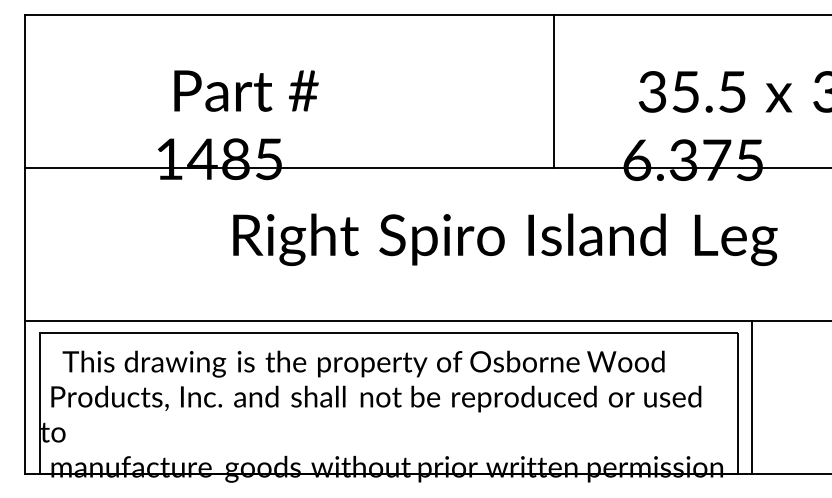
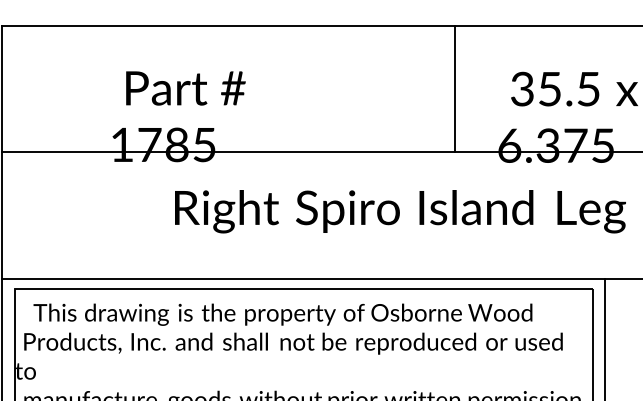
line: (554, 91) -> (455, 88), moved
text: (202, 158) -> (149, 144), 1485 -> 1785

